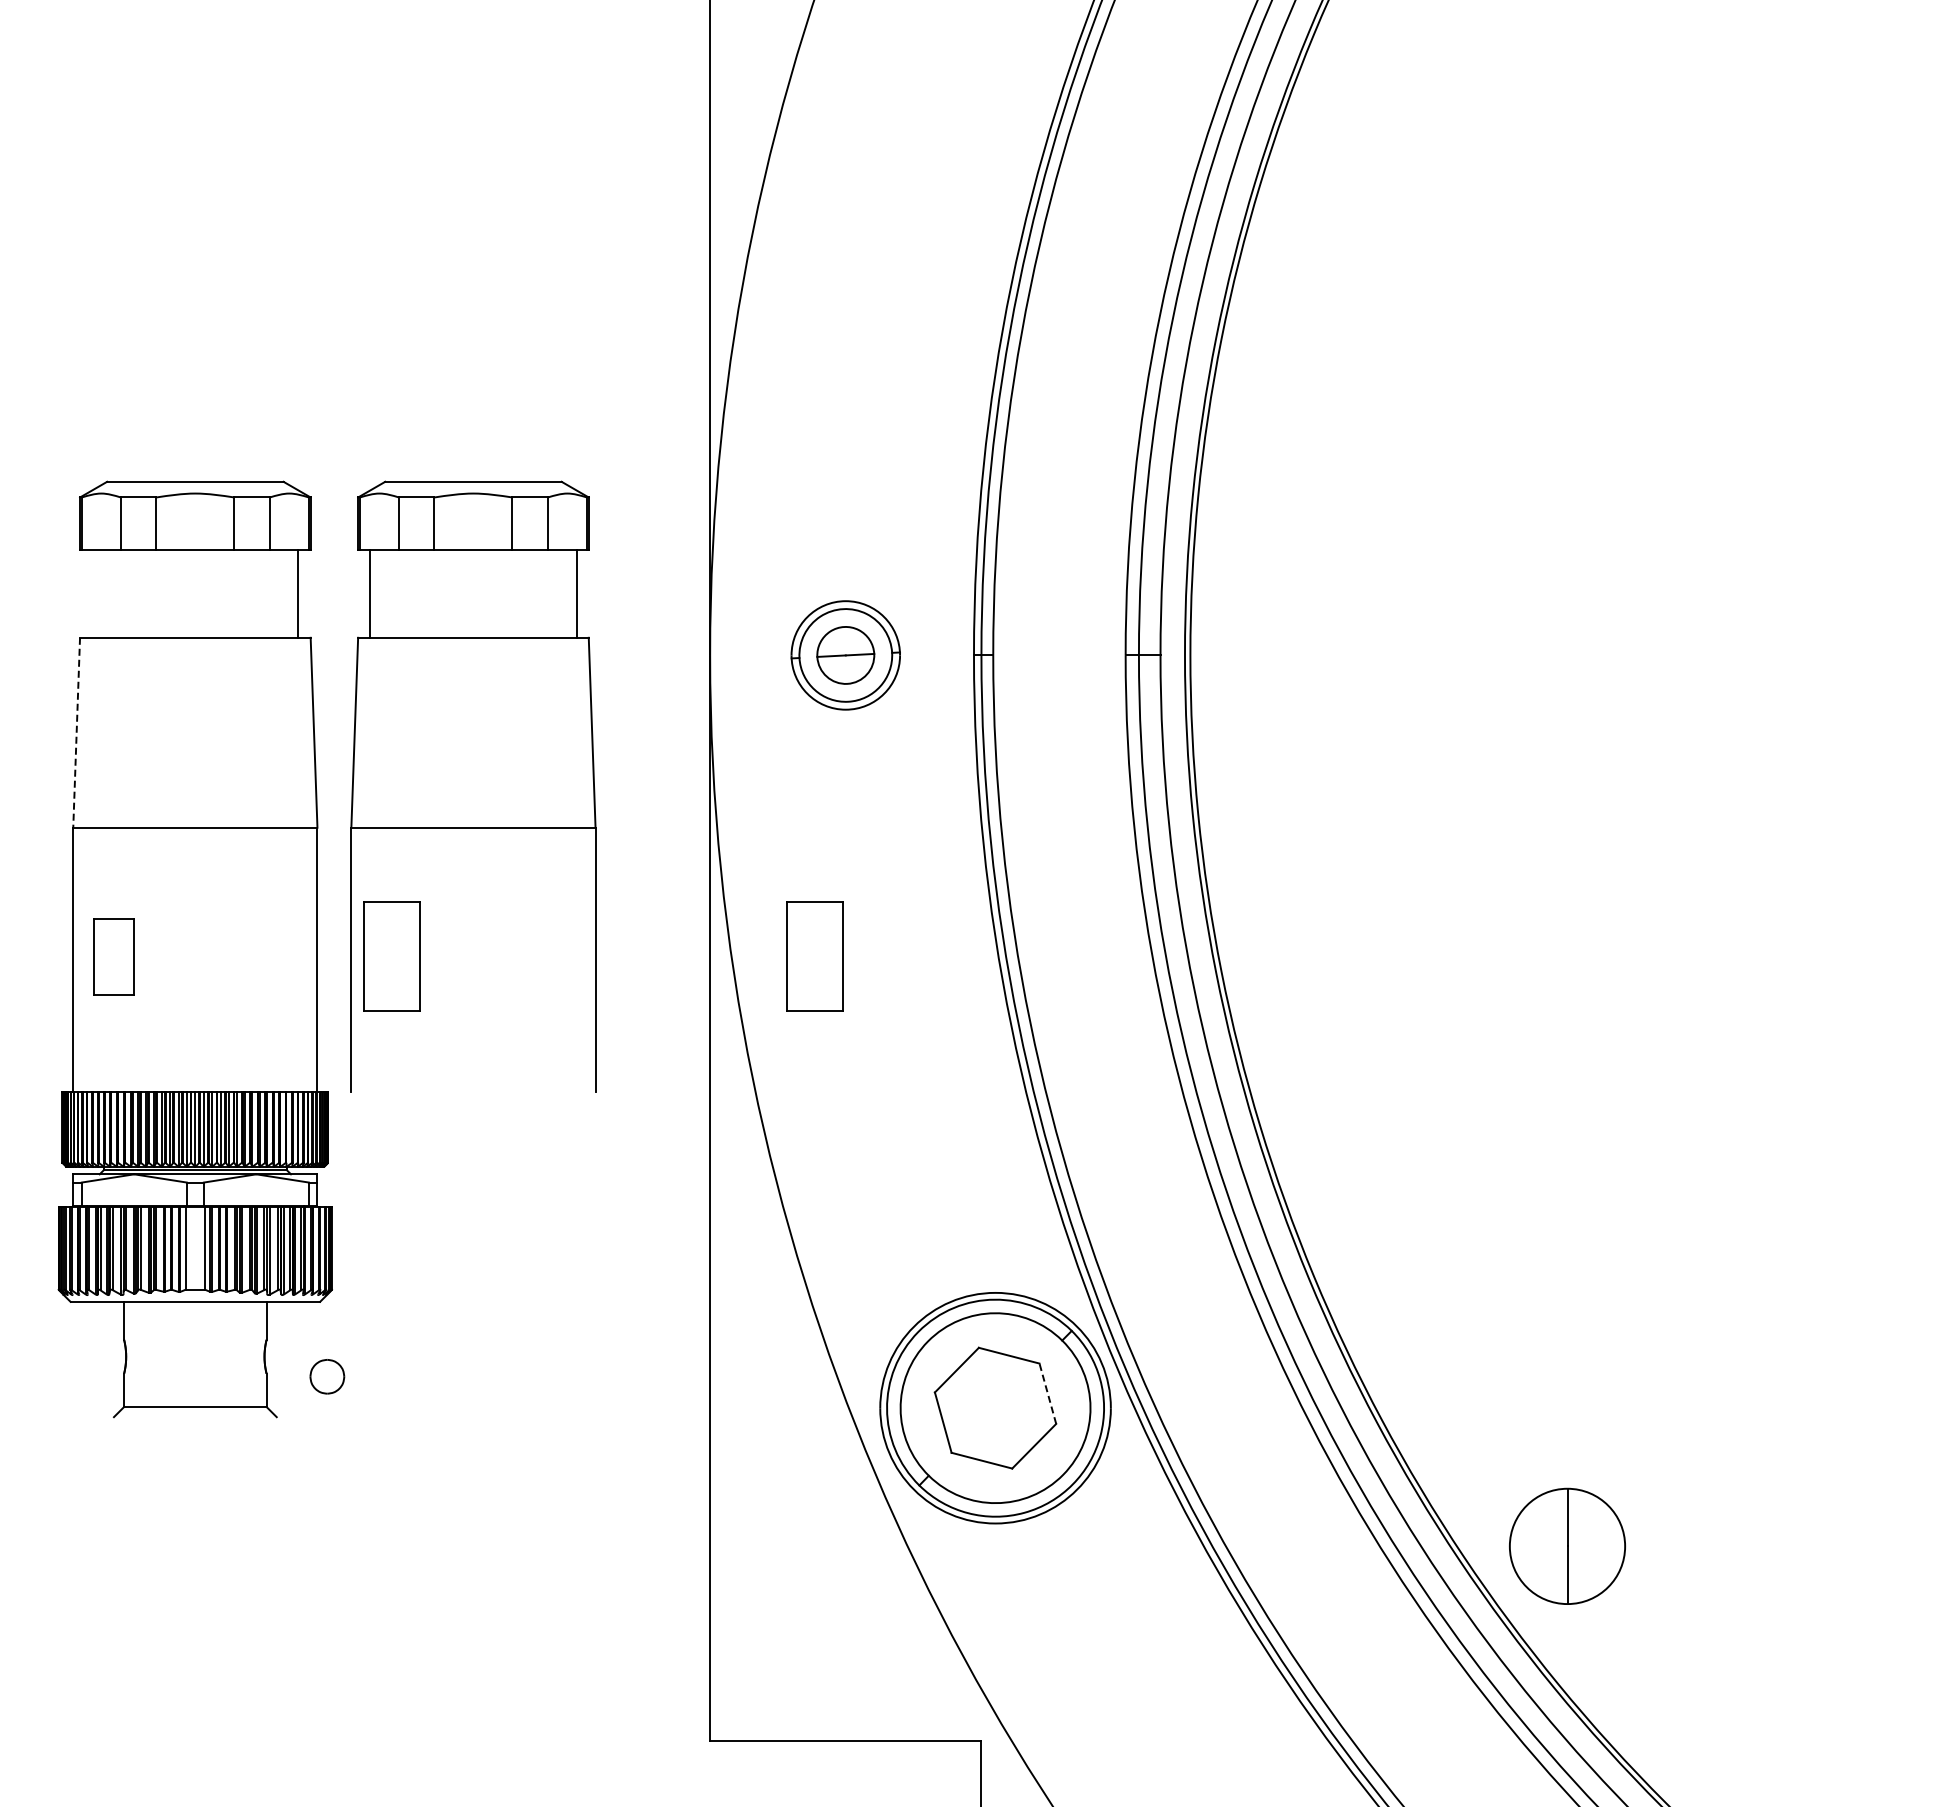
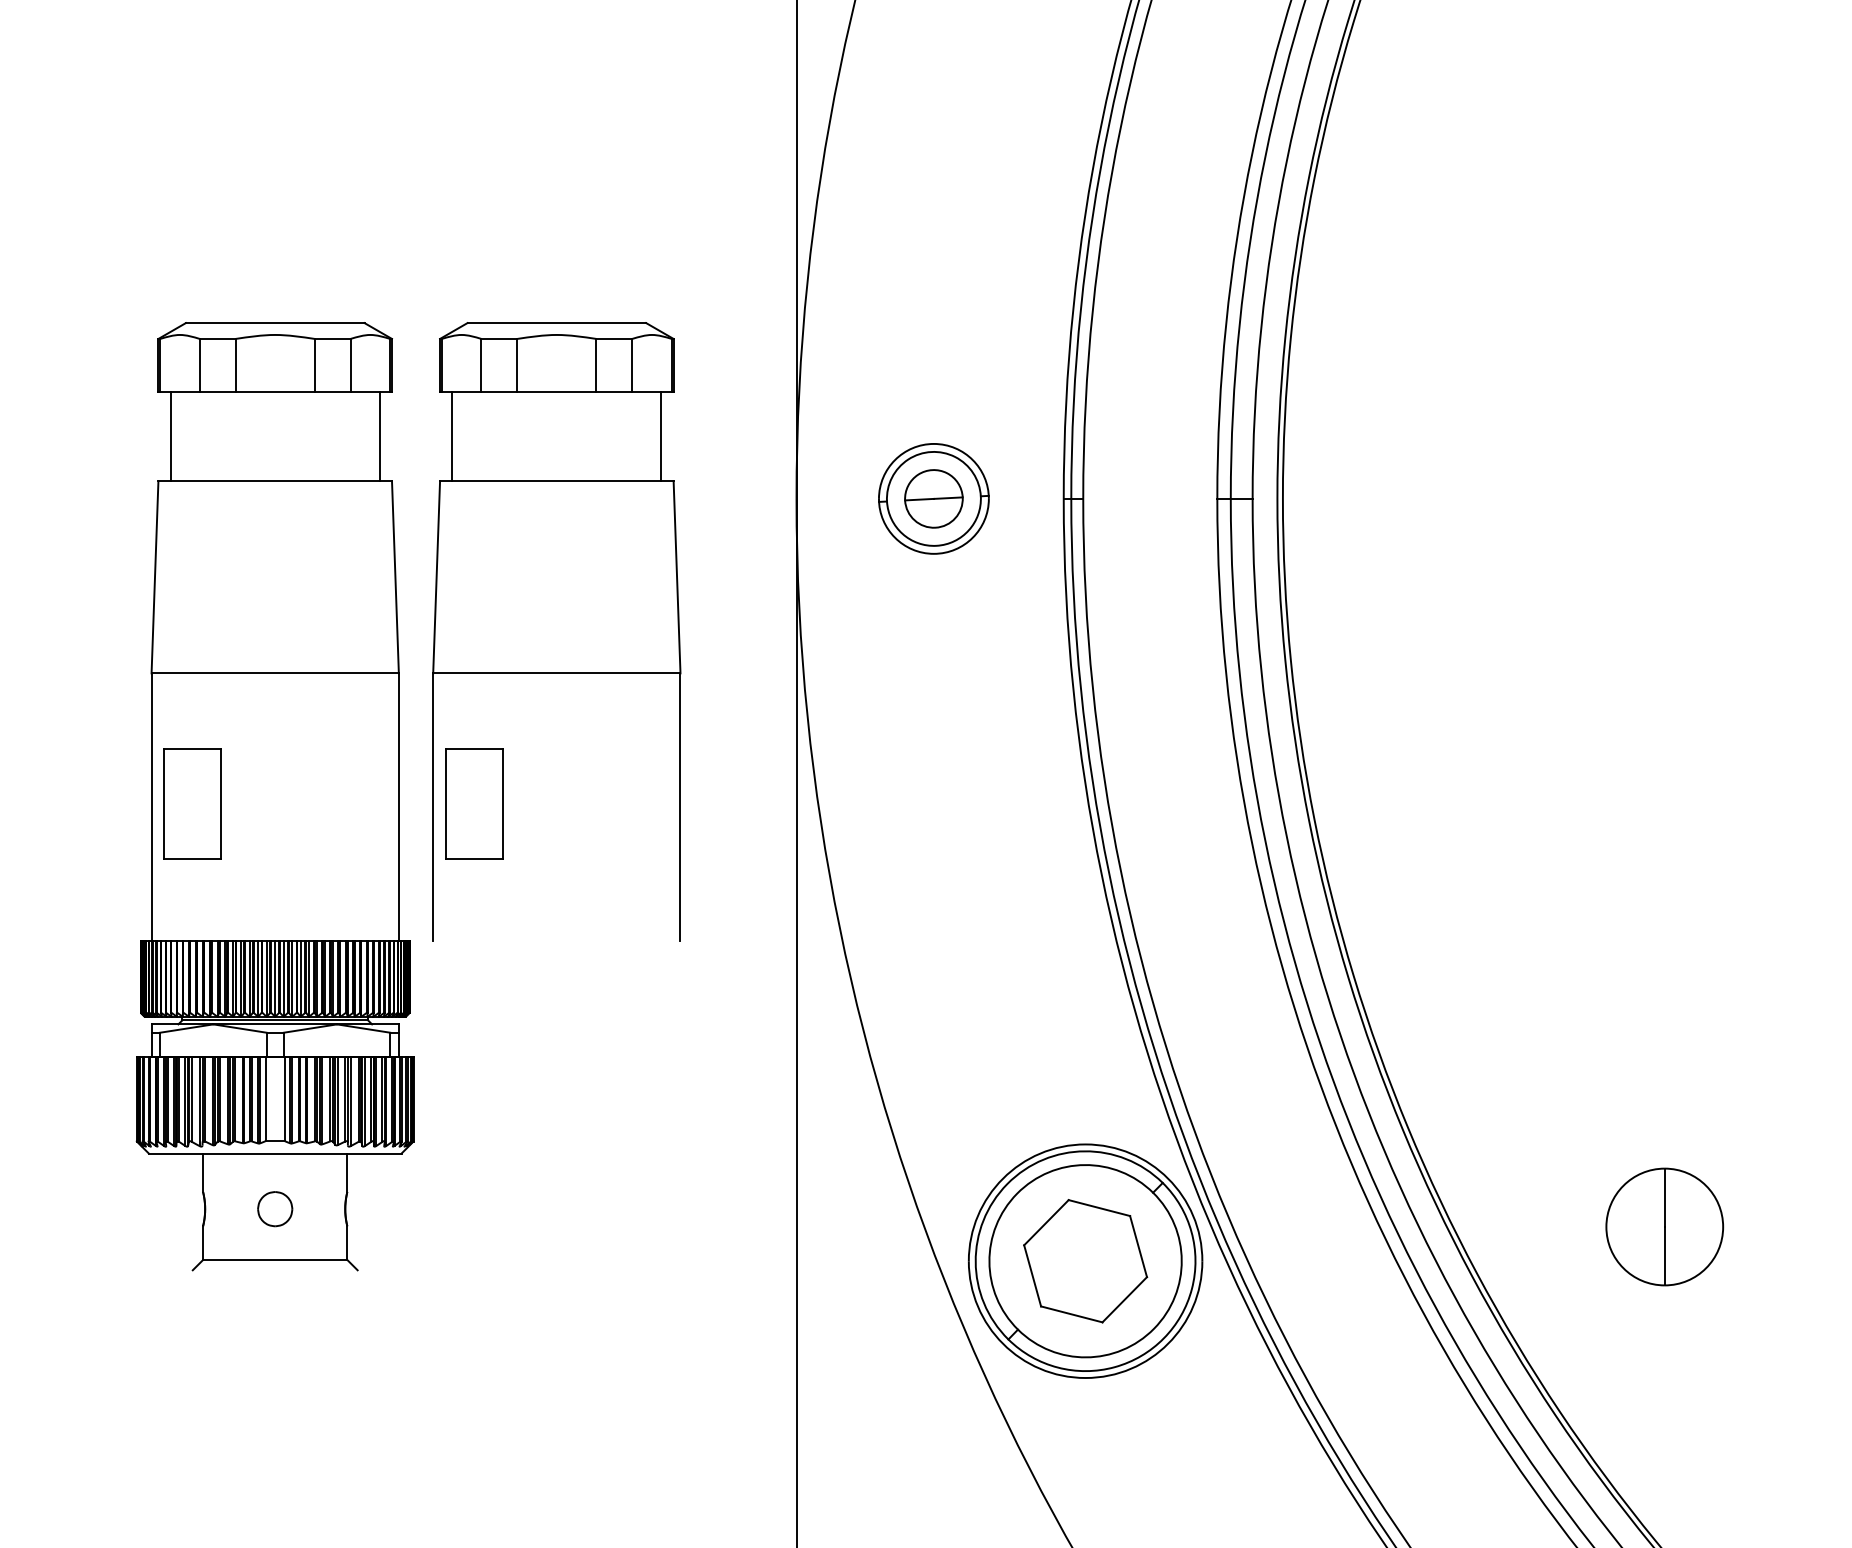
line: (92, 593) -> (171, 436), added
line: (76, 733) -> (154, 577), dashed -> solid
part: (113, 956) -> (192, 803), size x1.43
part: (814, 956) -> (902, 803), removed
part: (327, 1376) -> (275, 1208), moved
line: (1047, 1393) -> (1138, 1246), dashed -> solid
part: (1567, 1545) -> (1664, 1226), moved

